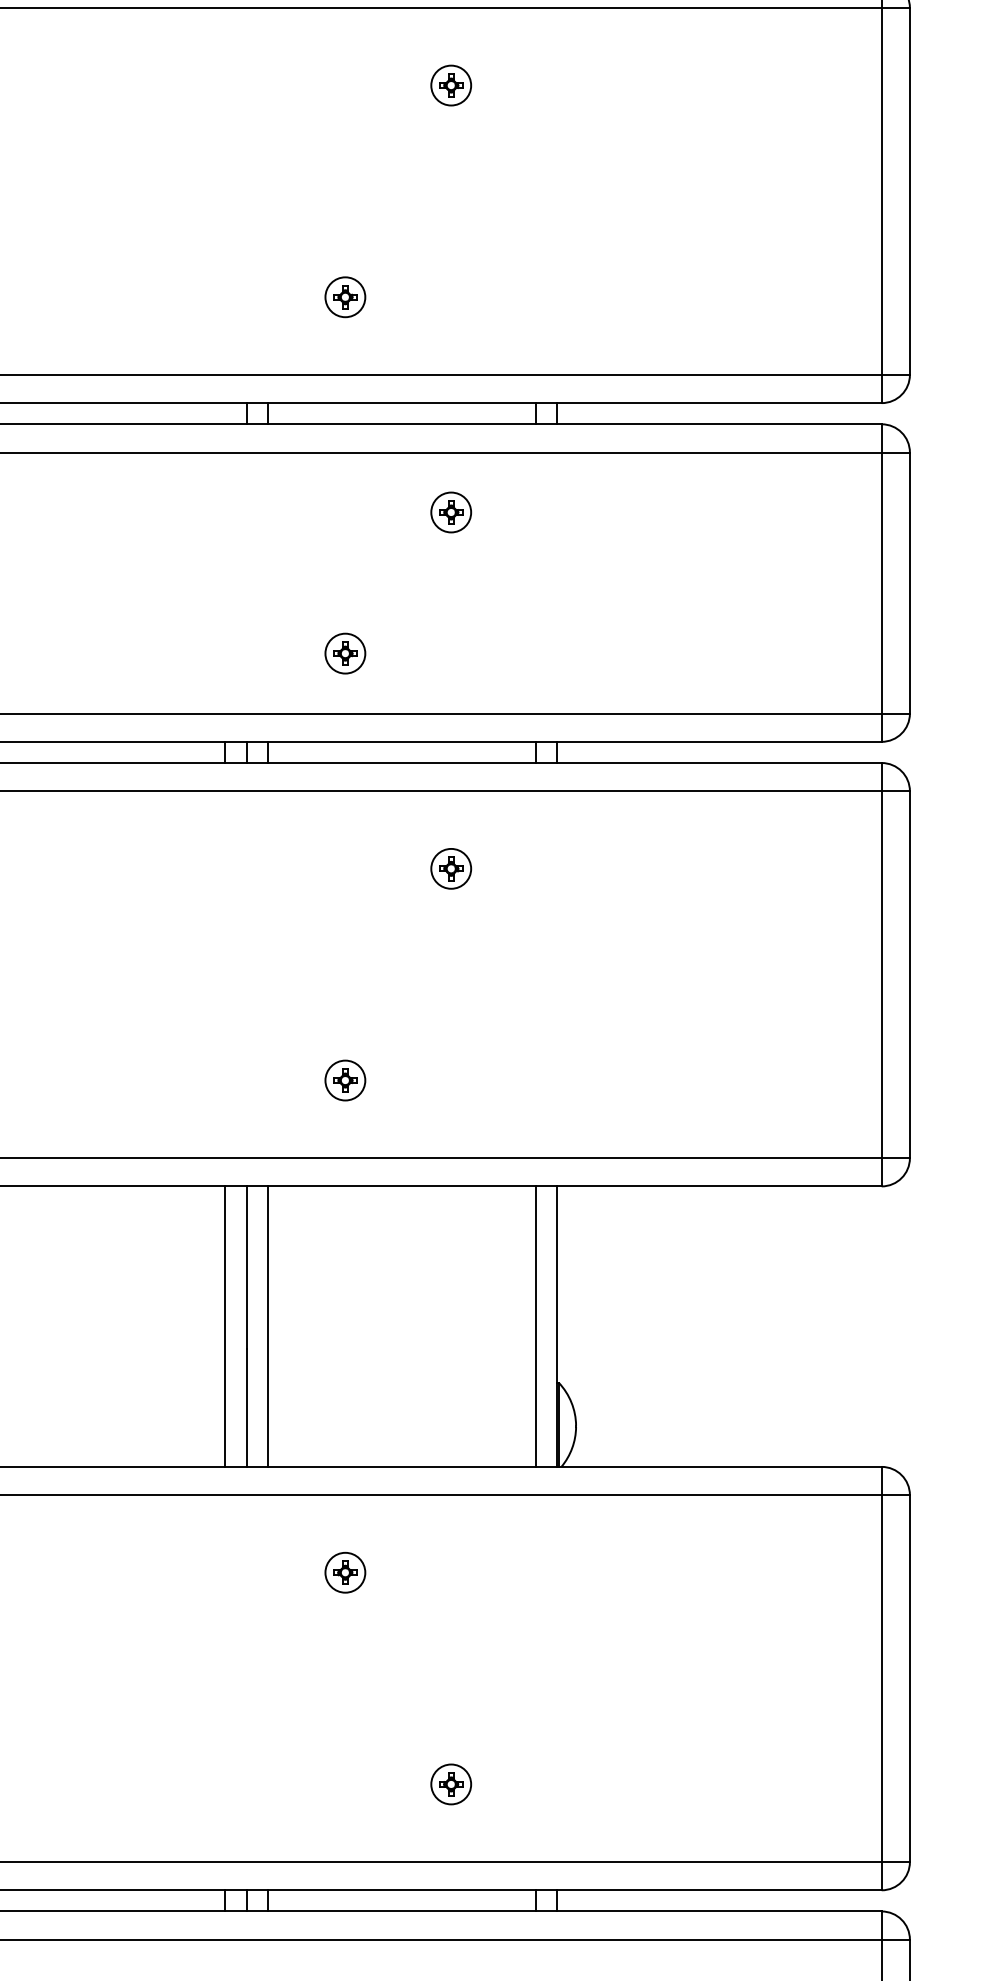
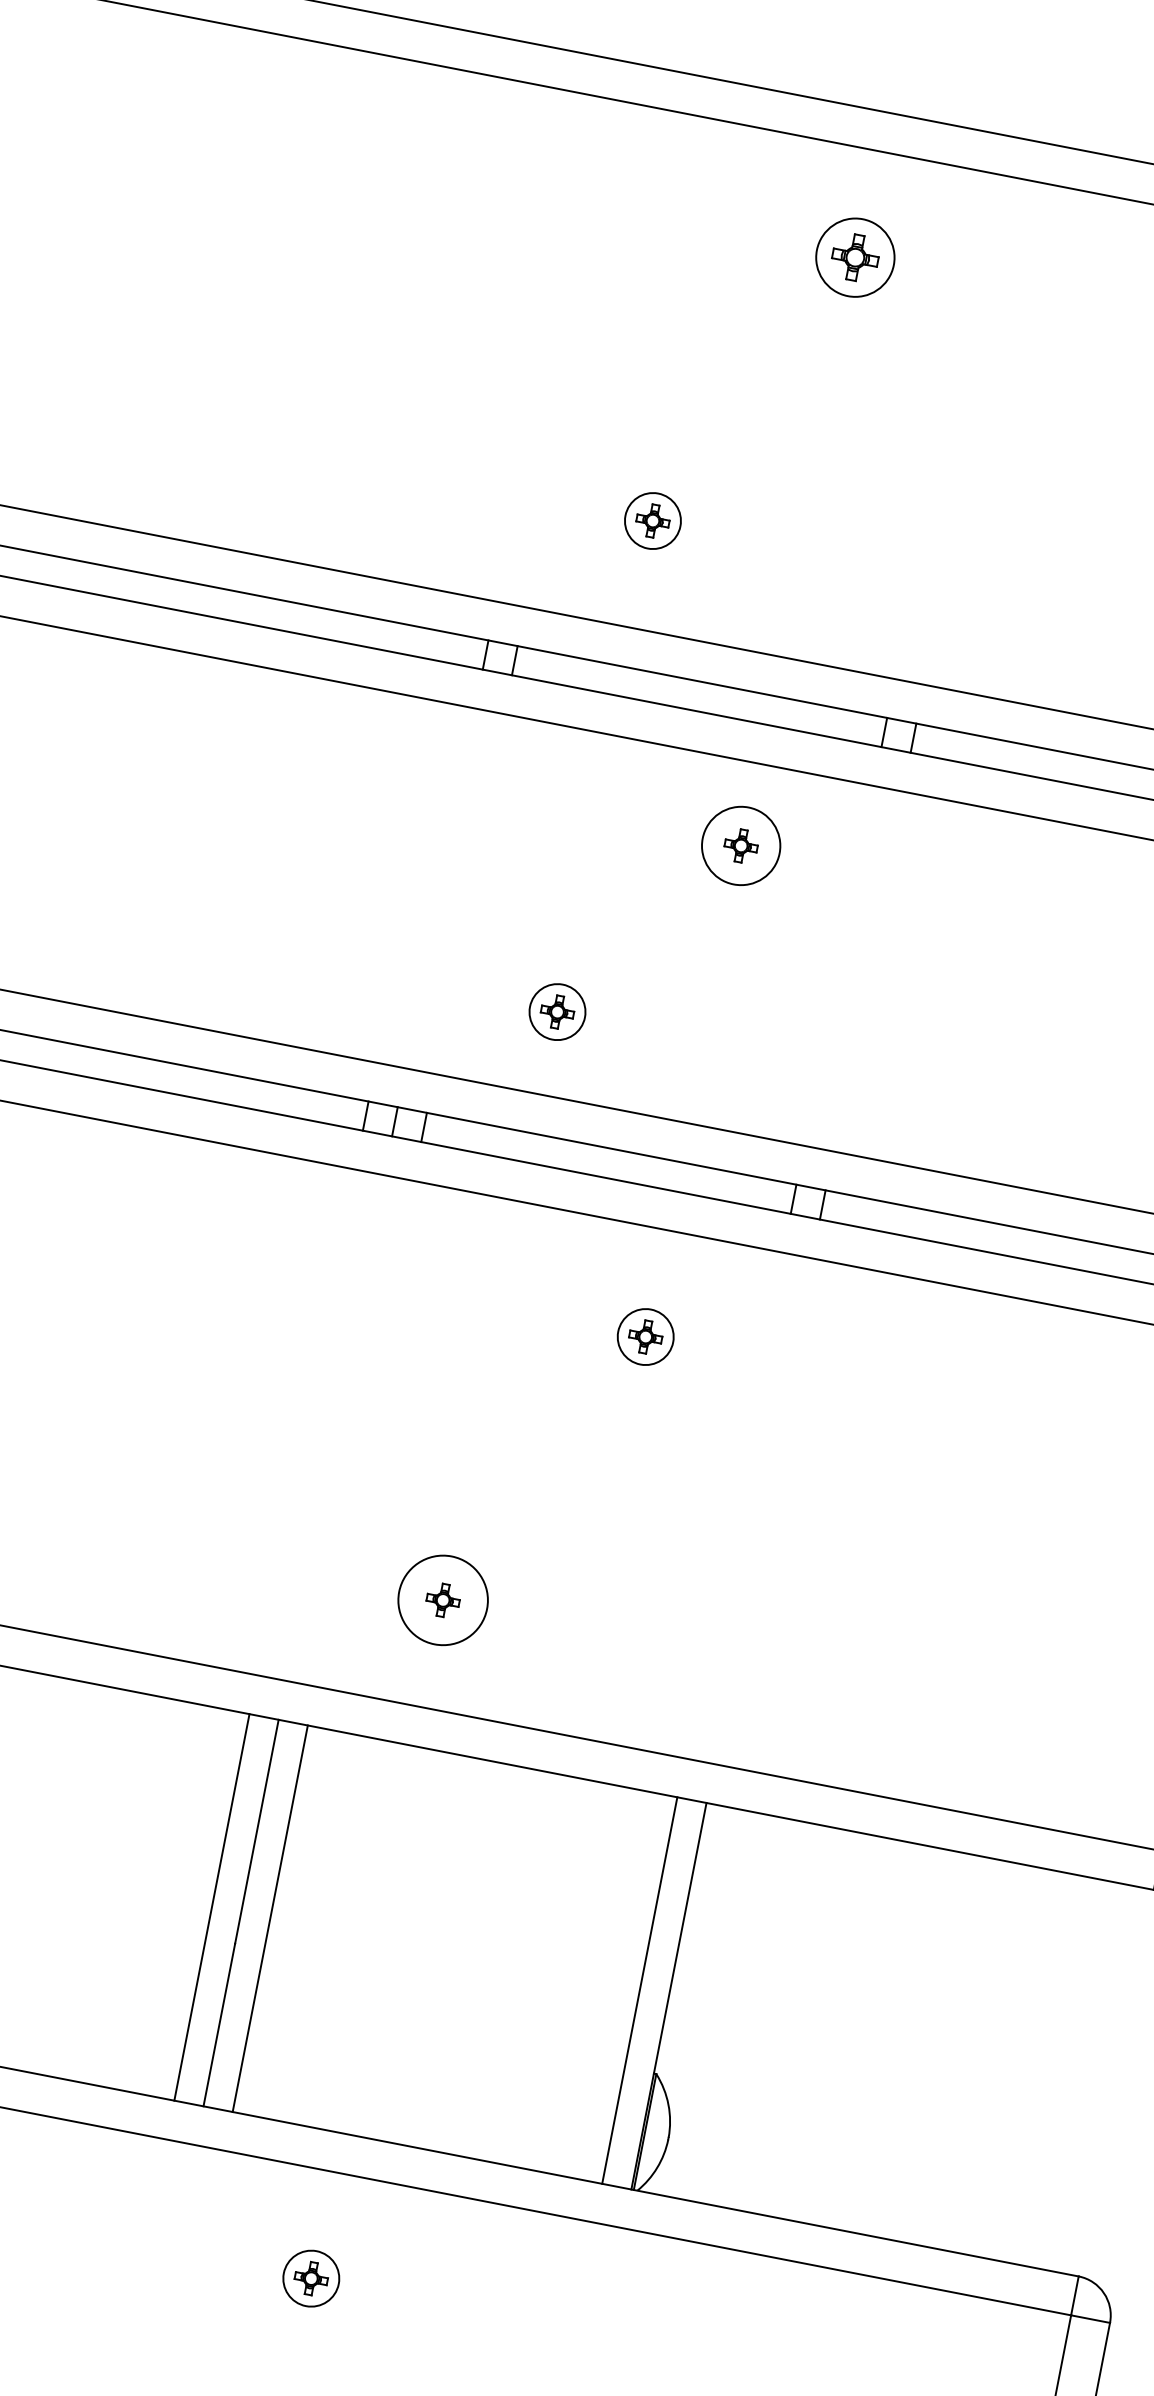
part: (451, 85) -> (855, 257), size x1.4
circle: (451, 512) -> (741, 846), size x1.4
circle: (345, 1080) -> (443, 1600), size x1.6

